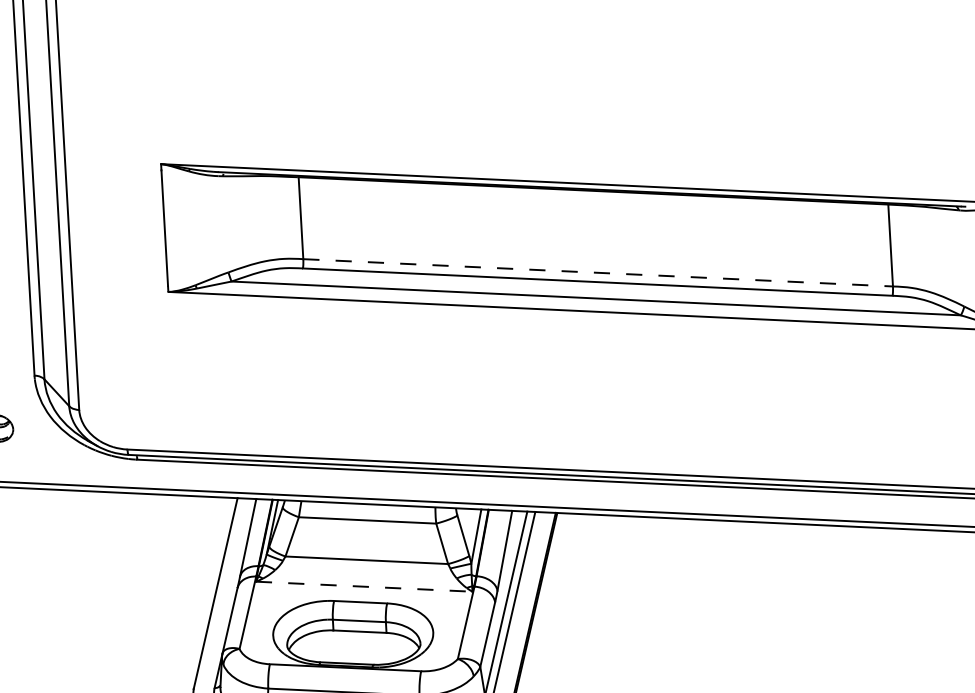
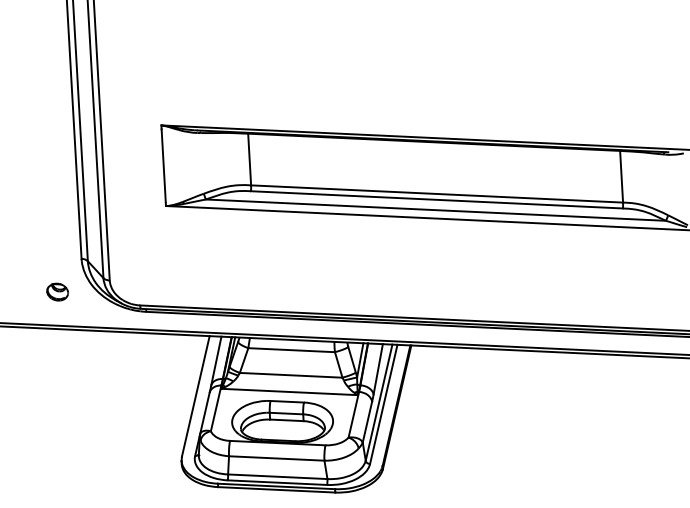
line: (598, 273) -> (437, 194), dashed -> solid
line: (365, 587) -> (290, 392), dashed -> solid

